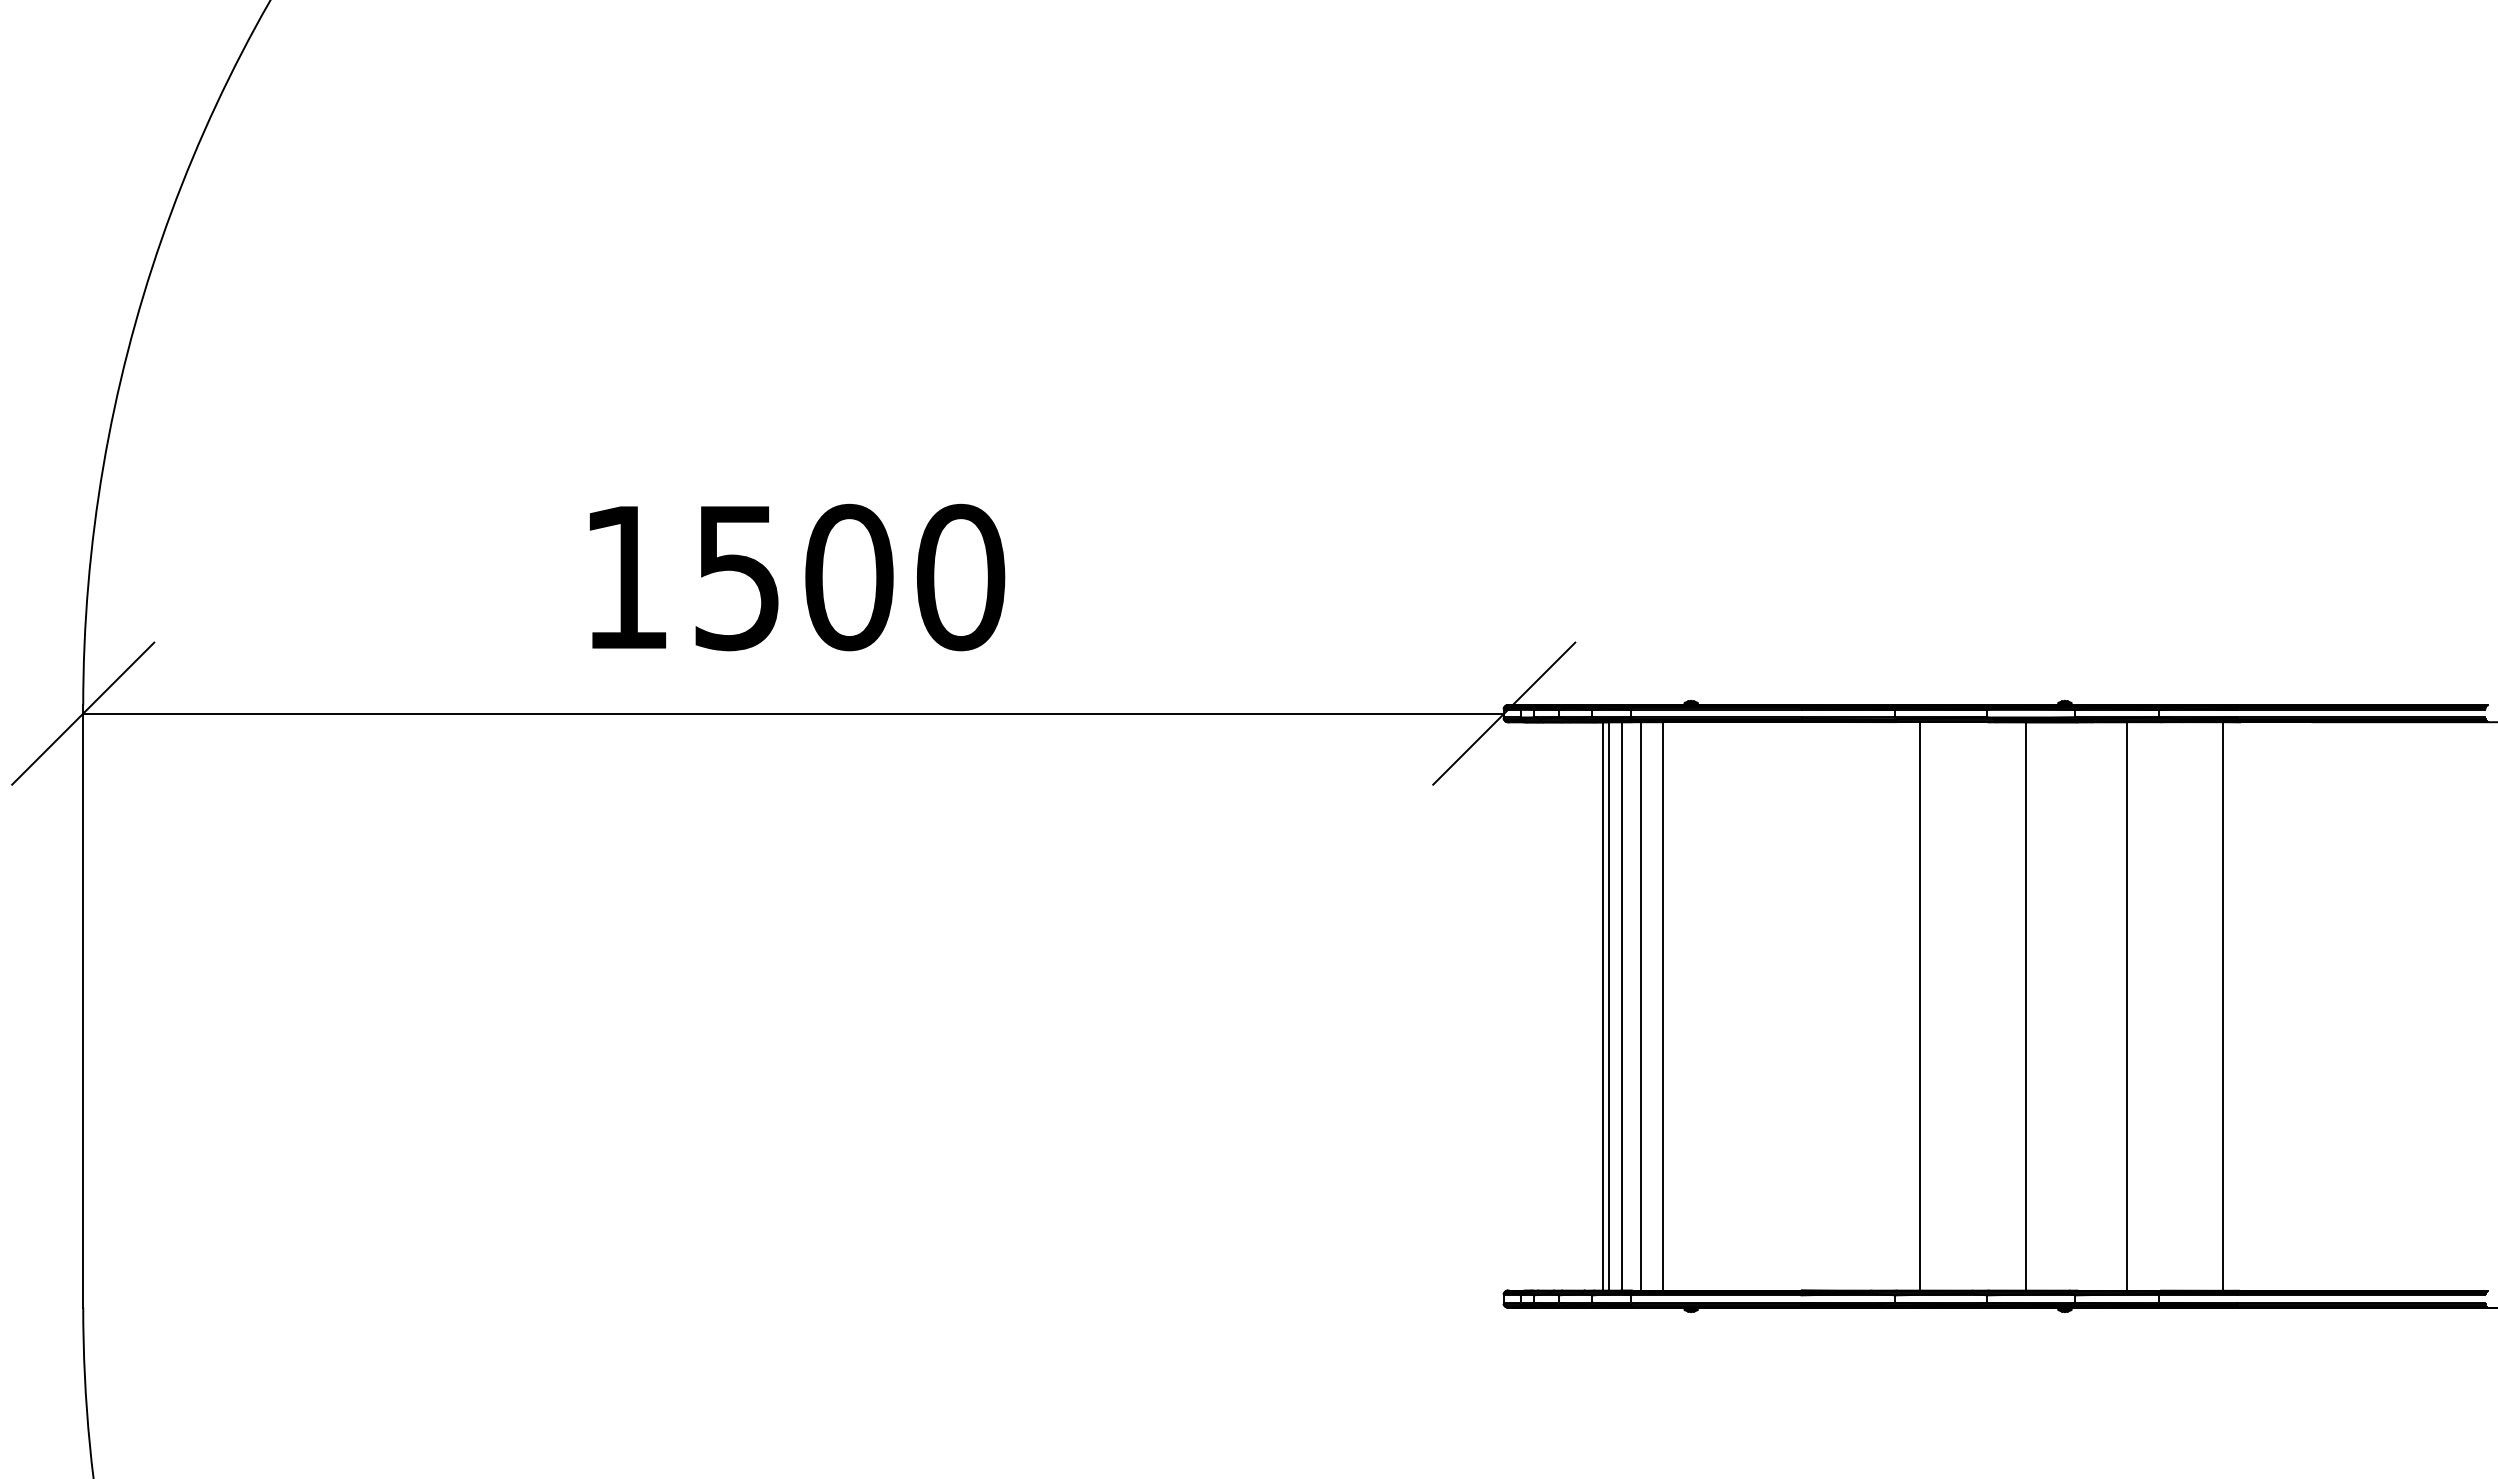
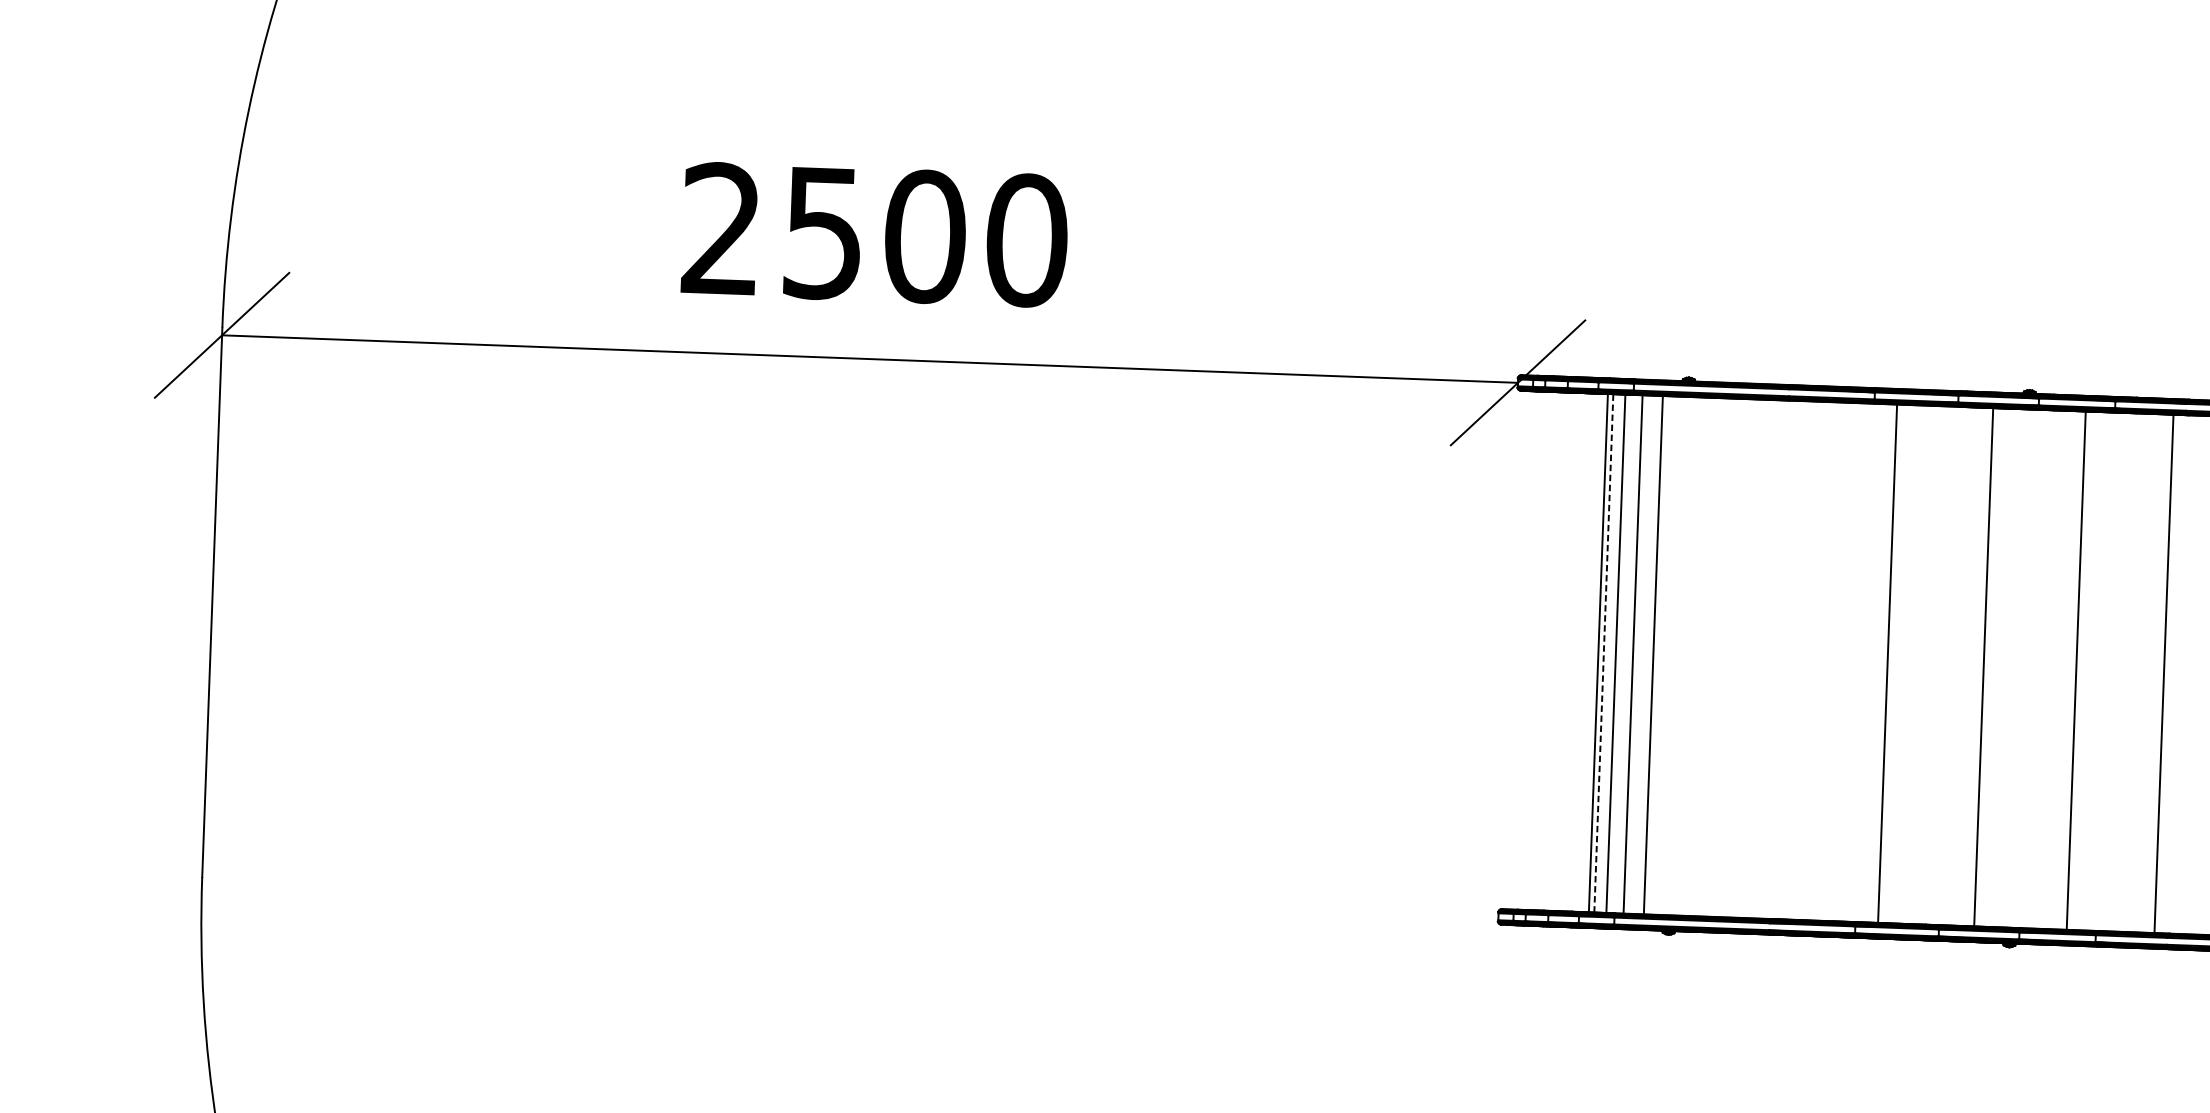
text: (624, 575) -> (720, 227), 1500 -> 2500
line: (1609, 1005) -> (1604, 652), solid -> dashed

